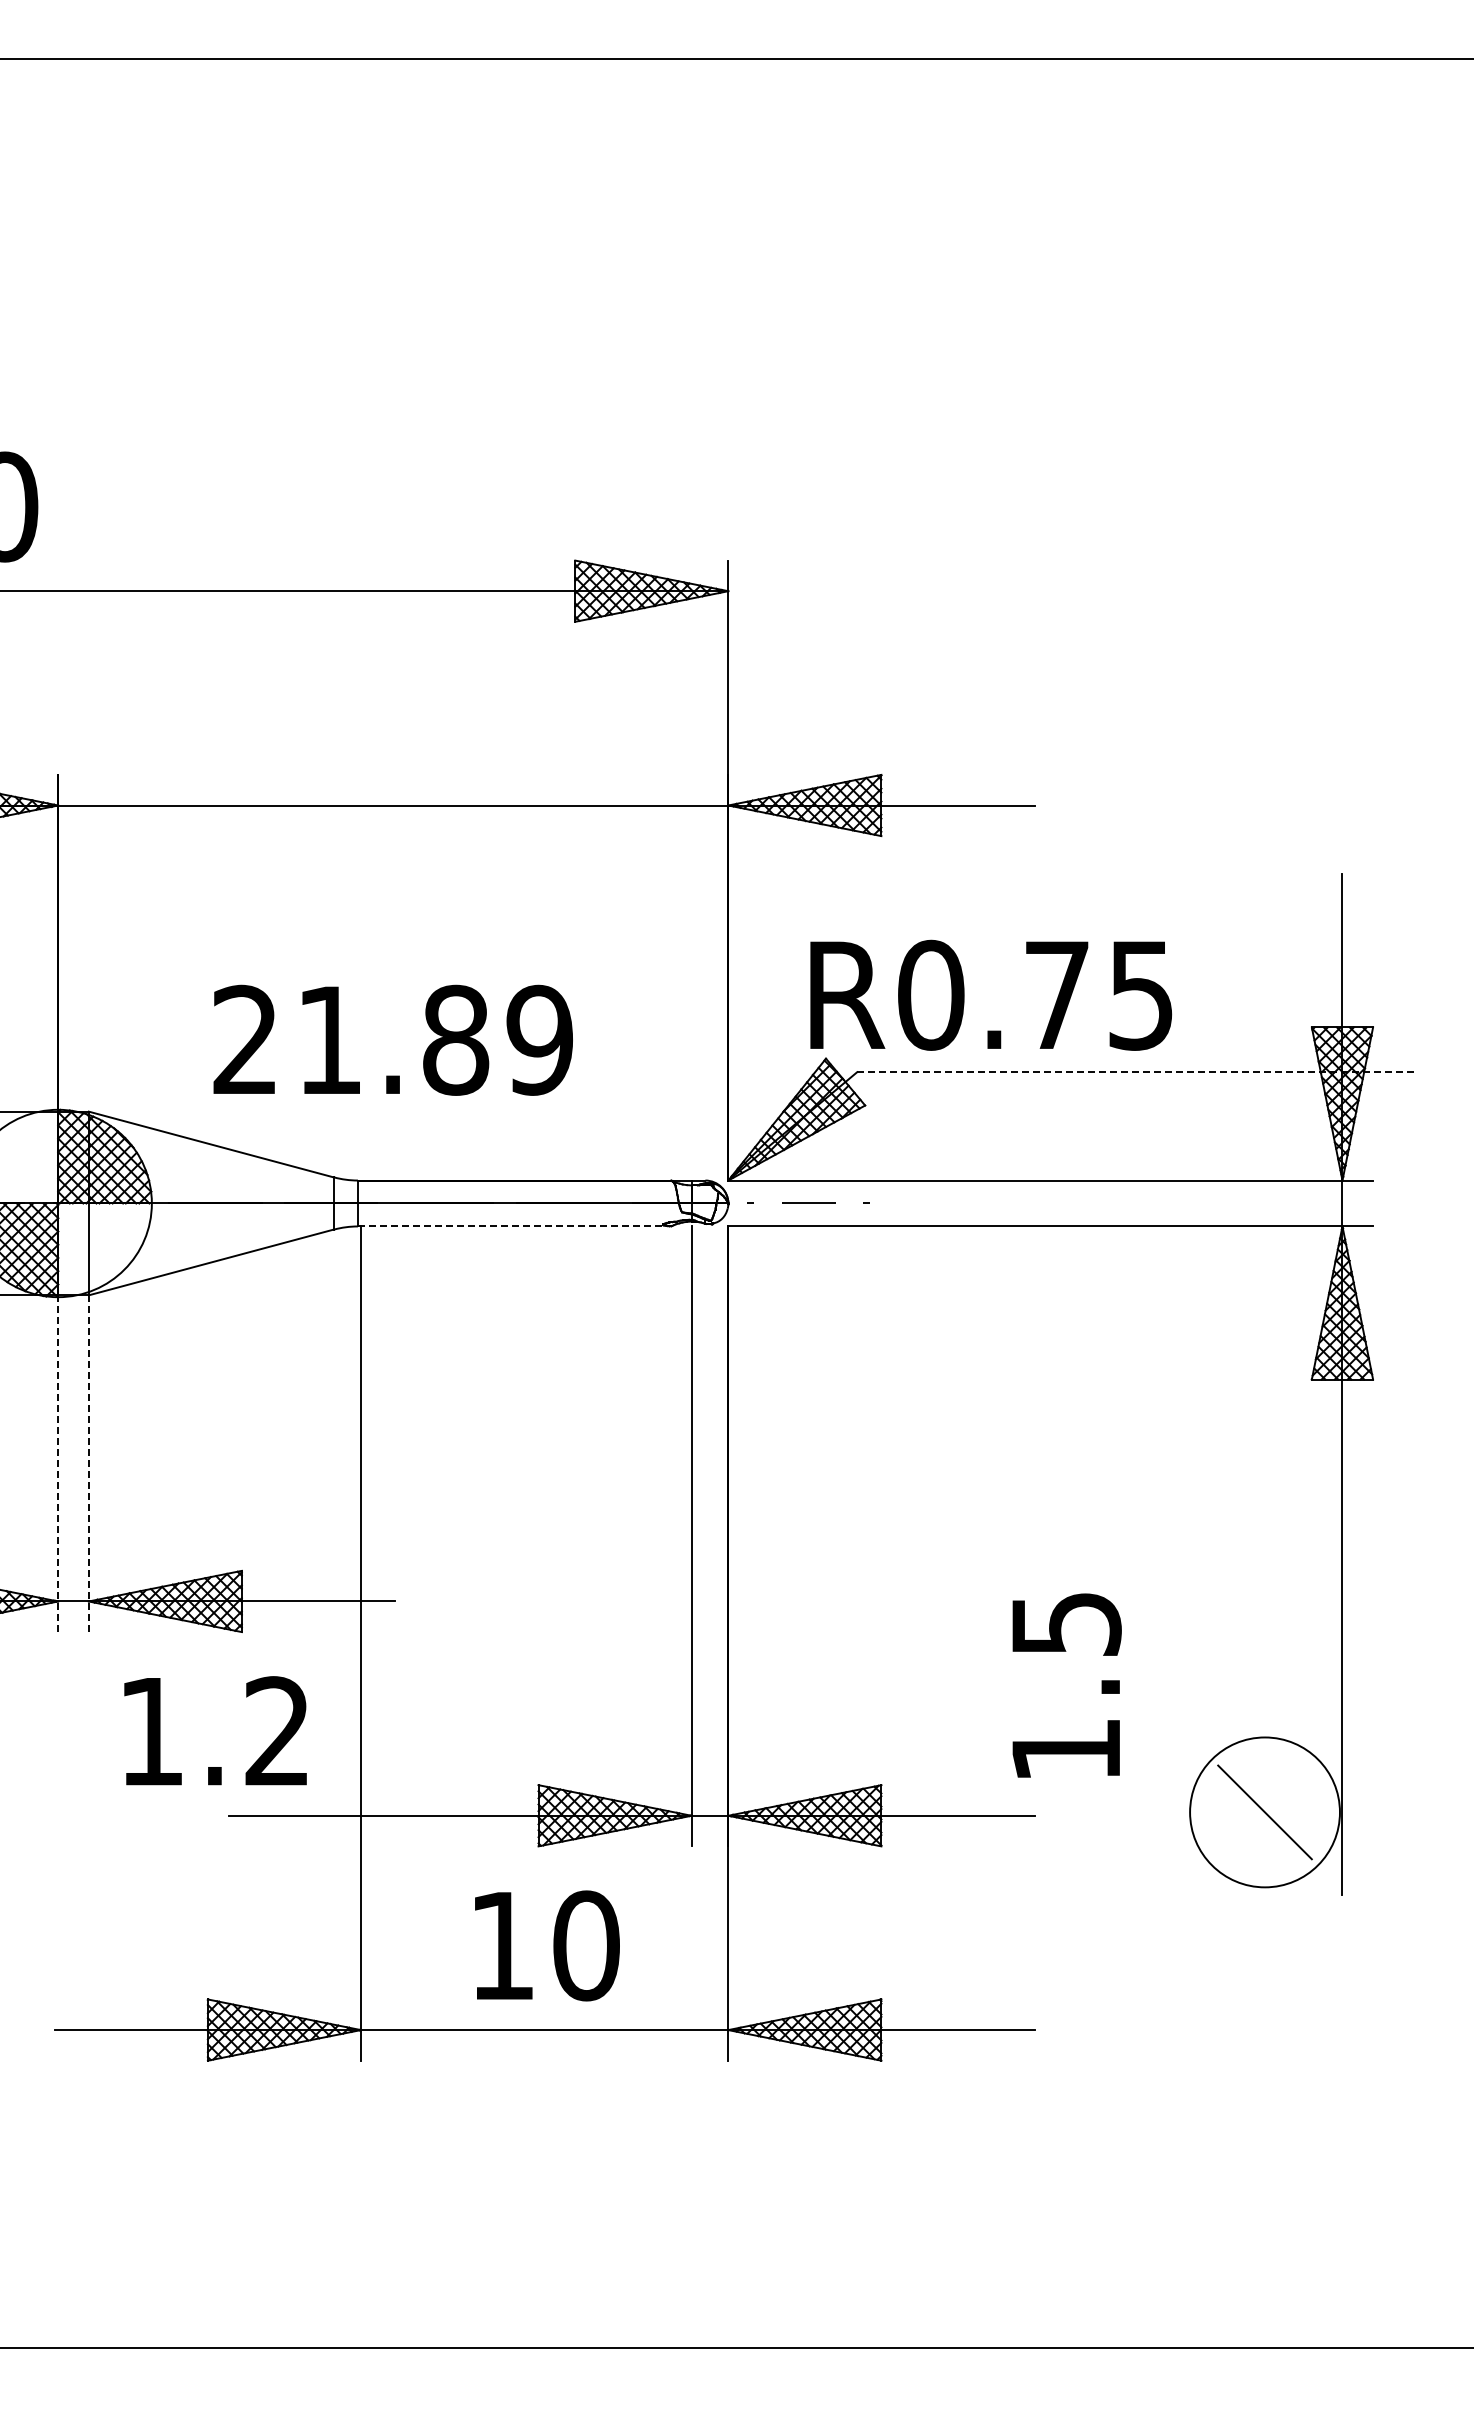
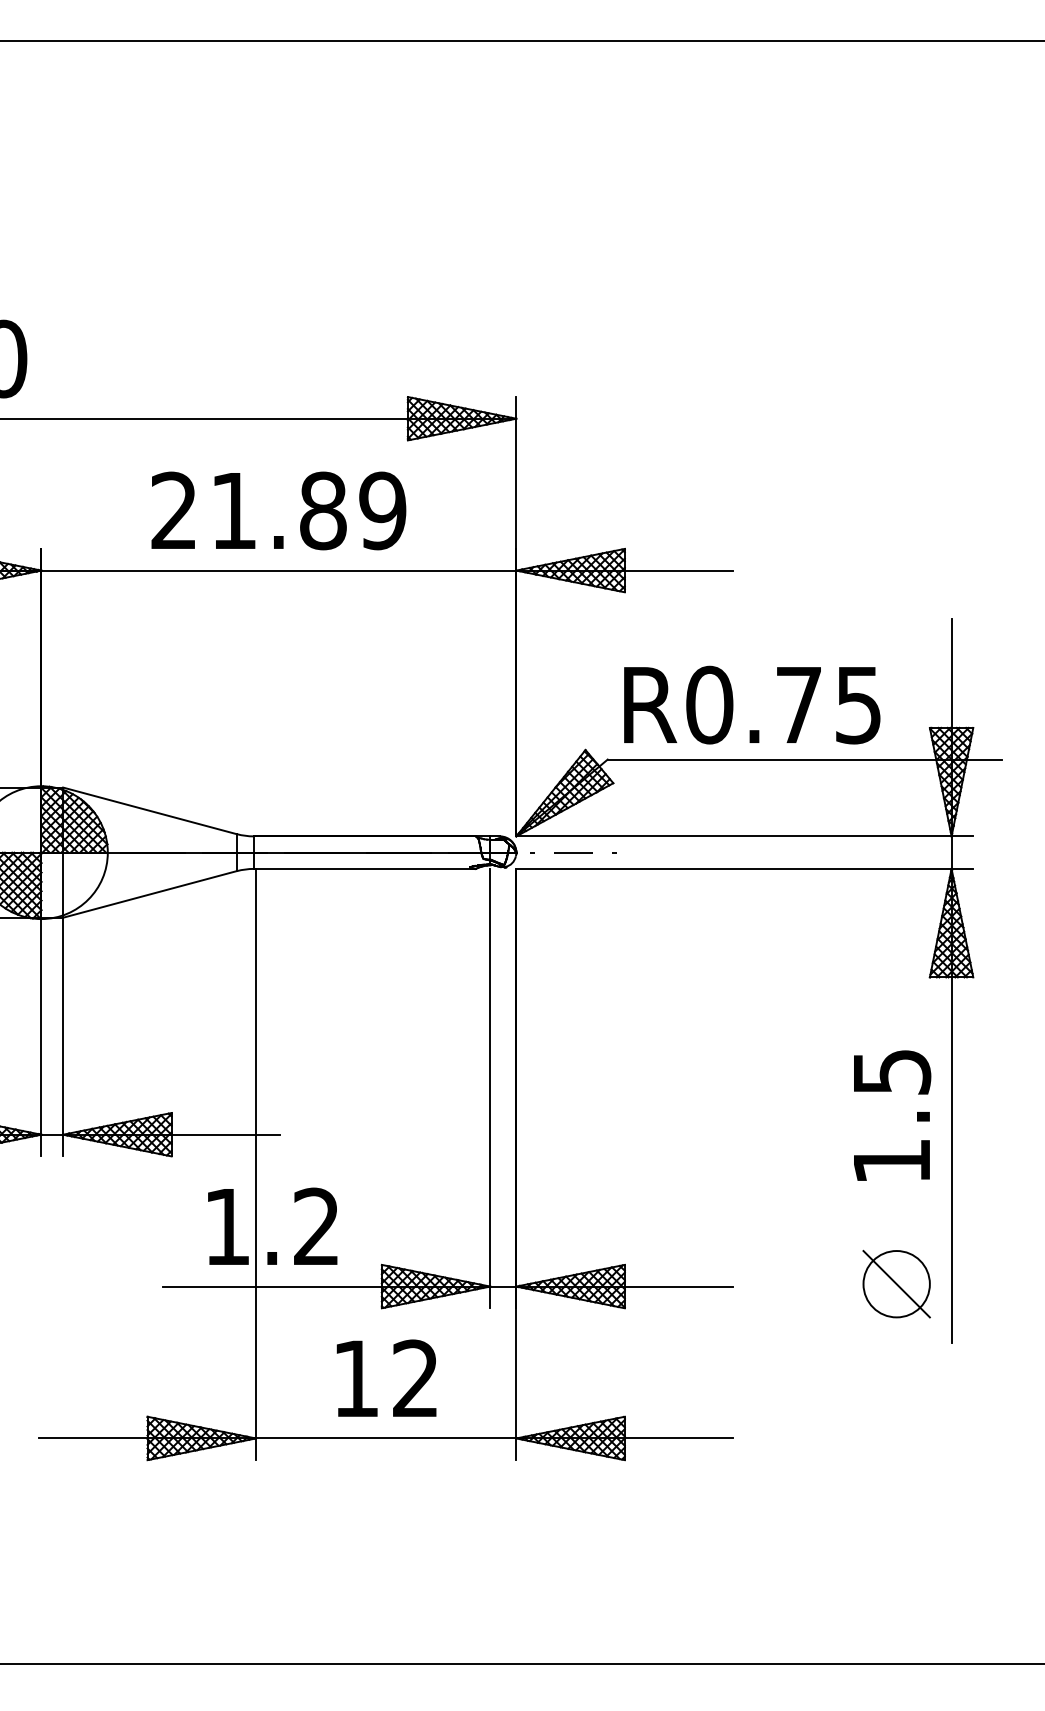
text: (991, 994) -> (752, 704), moved
text: (392, 1039) -> (278, 510), moved
line: (1136, 1072) -> (805, 759), dashed -> solid
line: (513, 1226) -> (364, 868), dashed -> solid
line: (88, 1463) -> (62, 1036), dashed -> solid
line: (58, 1464) -> (41, 1037), dashed -> solid
text: (1066, 1685) -> (892, 1115), moved
text: (215, 1730) -> (272, 1226), moved
circle: (1264, 1812) -> (896, 1284), size x0.62
text: (586, 1945) -> (415, 1378), 10 -> 12

